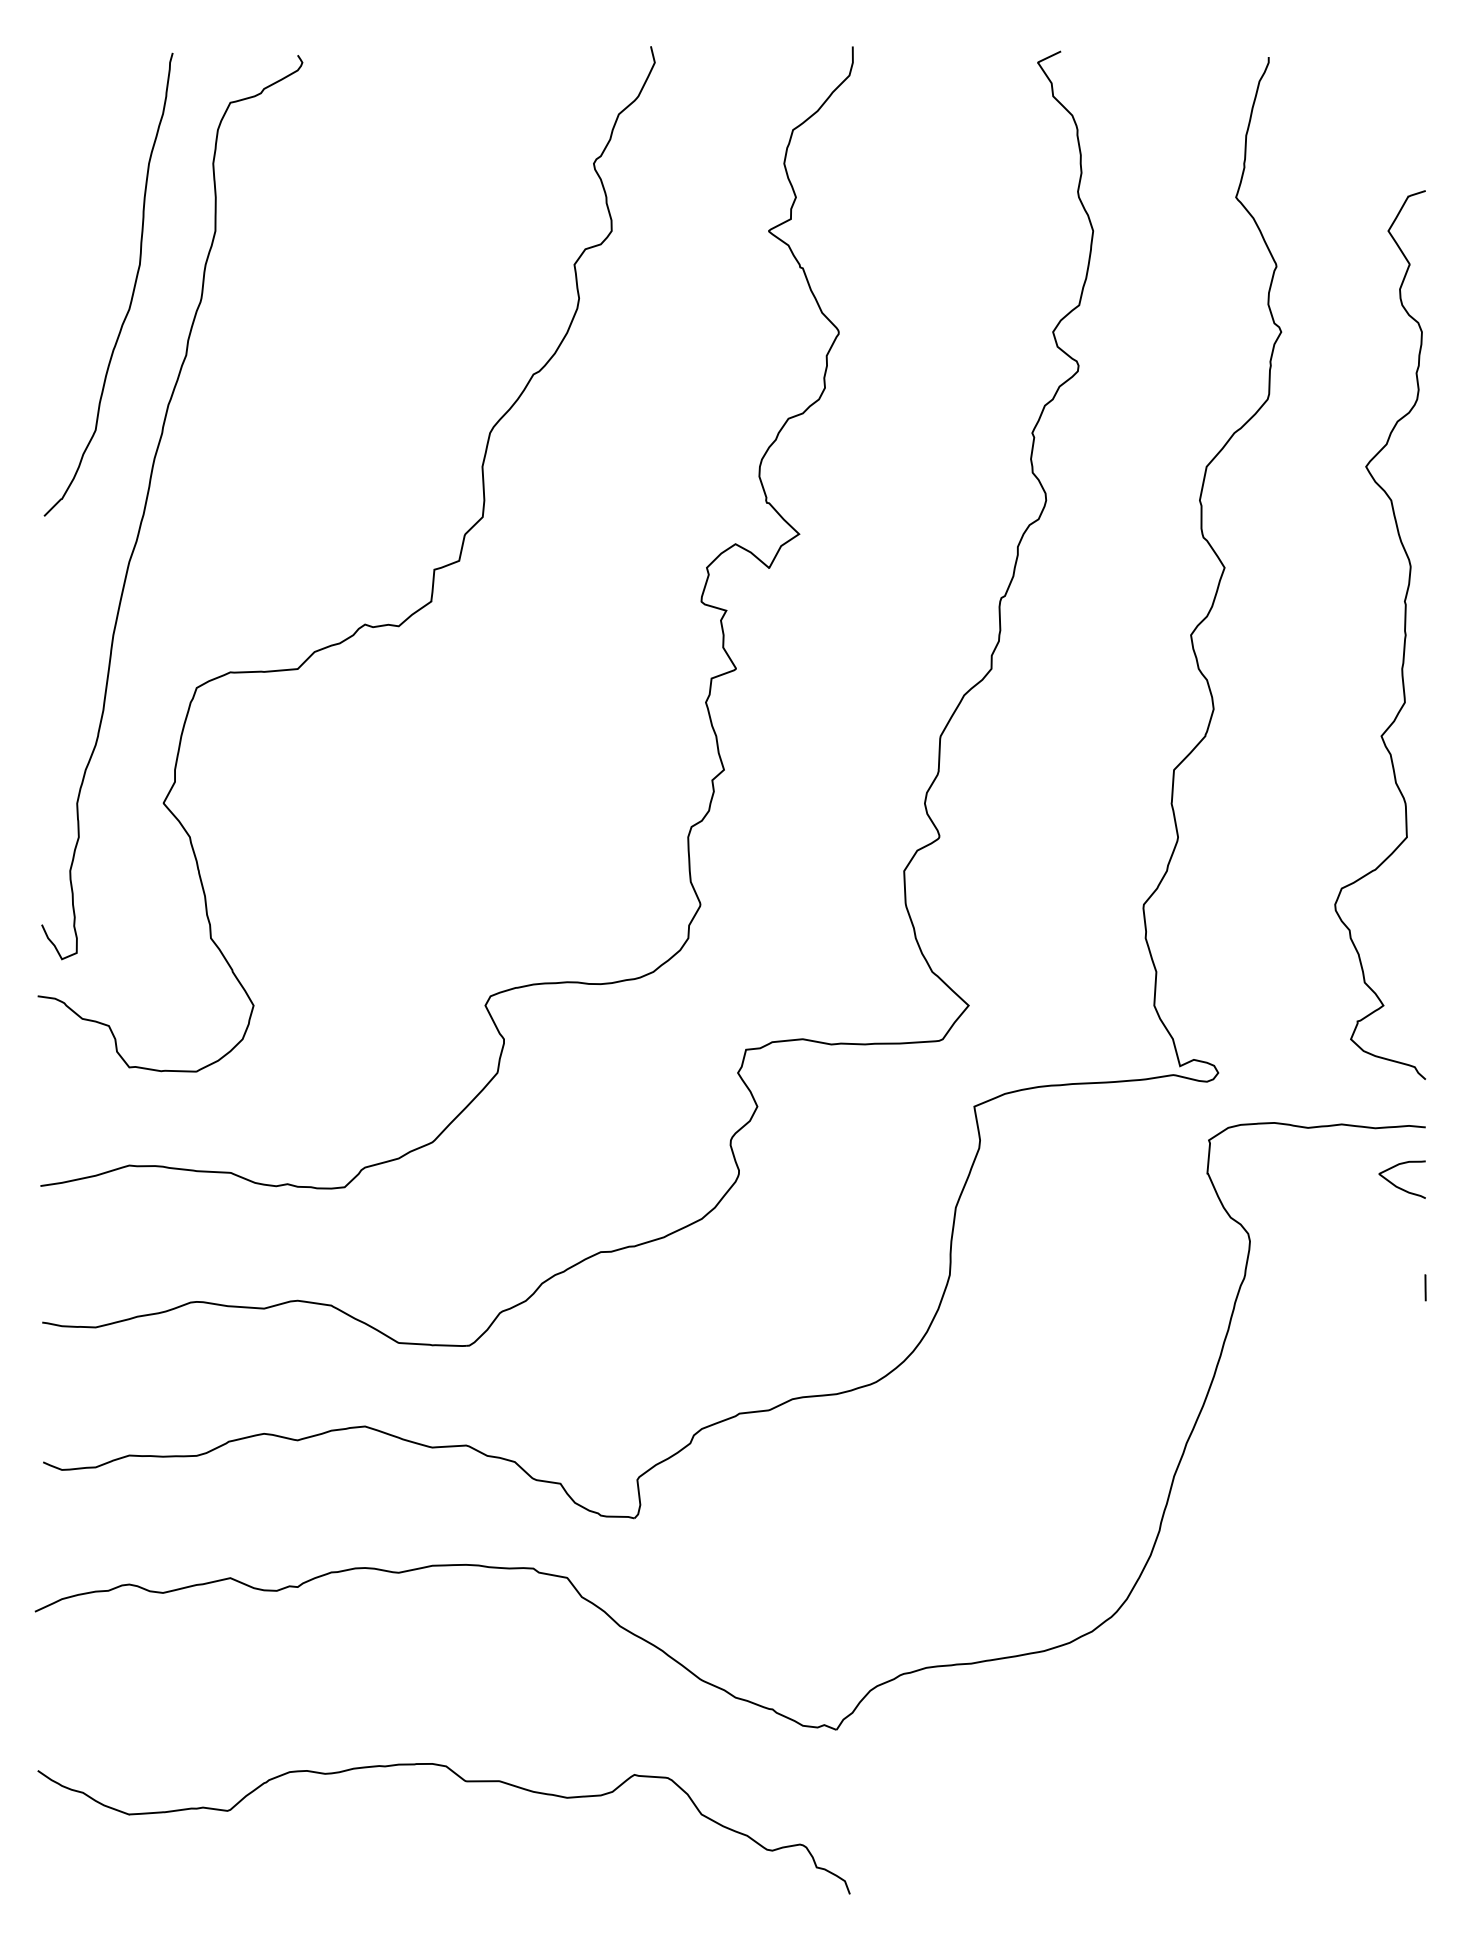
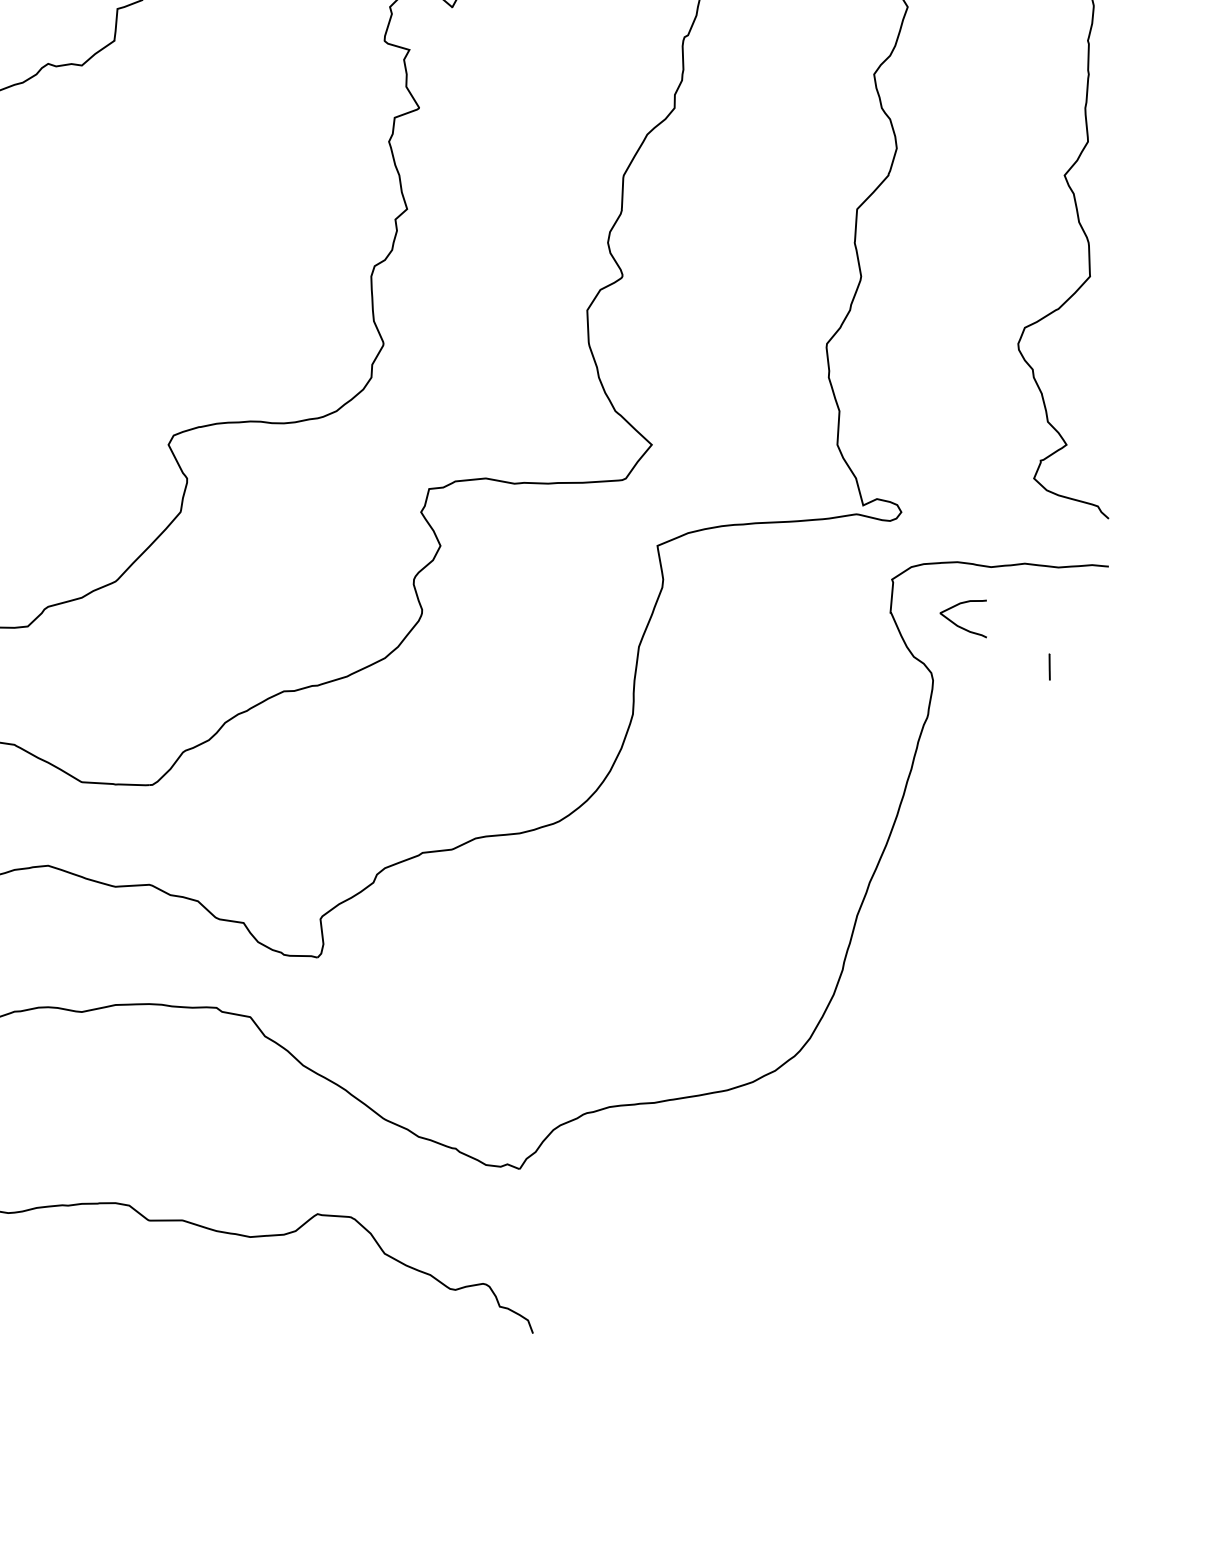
curve: (1398, 1186) -> (959, 625), moved
line: (1425, 1287) -> (1049, 666), moved

